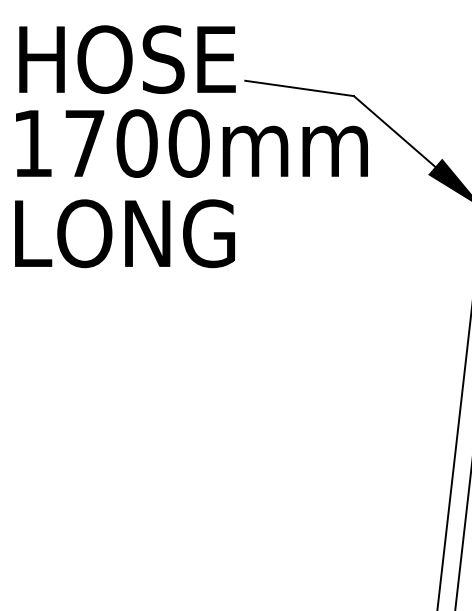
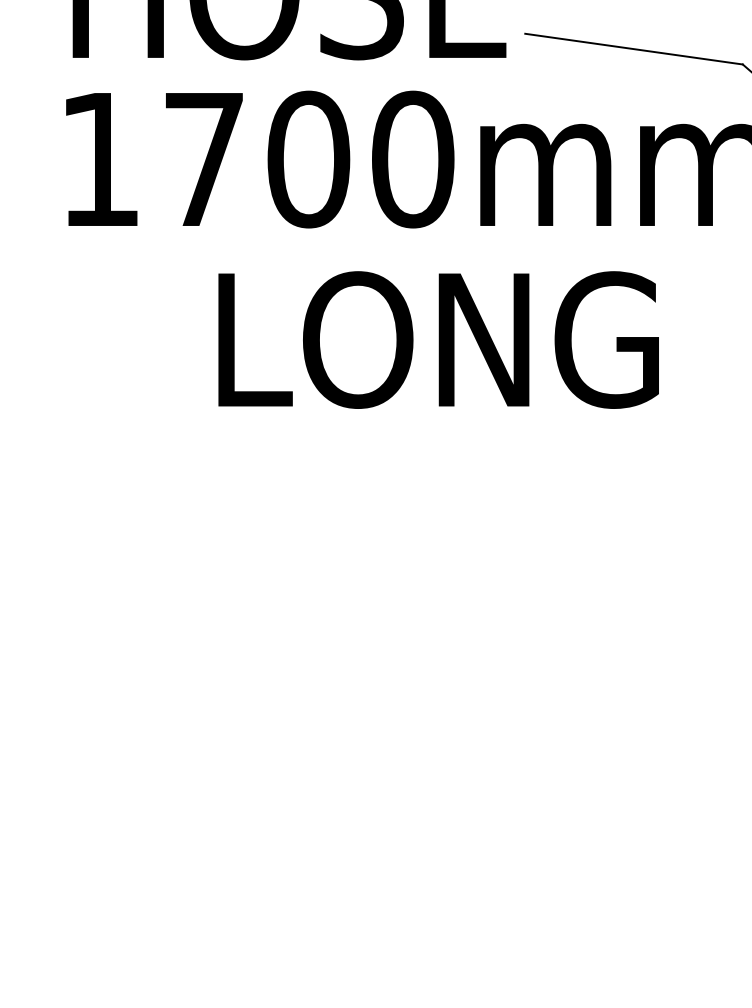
text: (124, 233) -> (437, 339), moved

